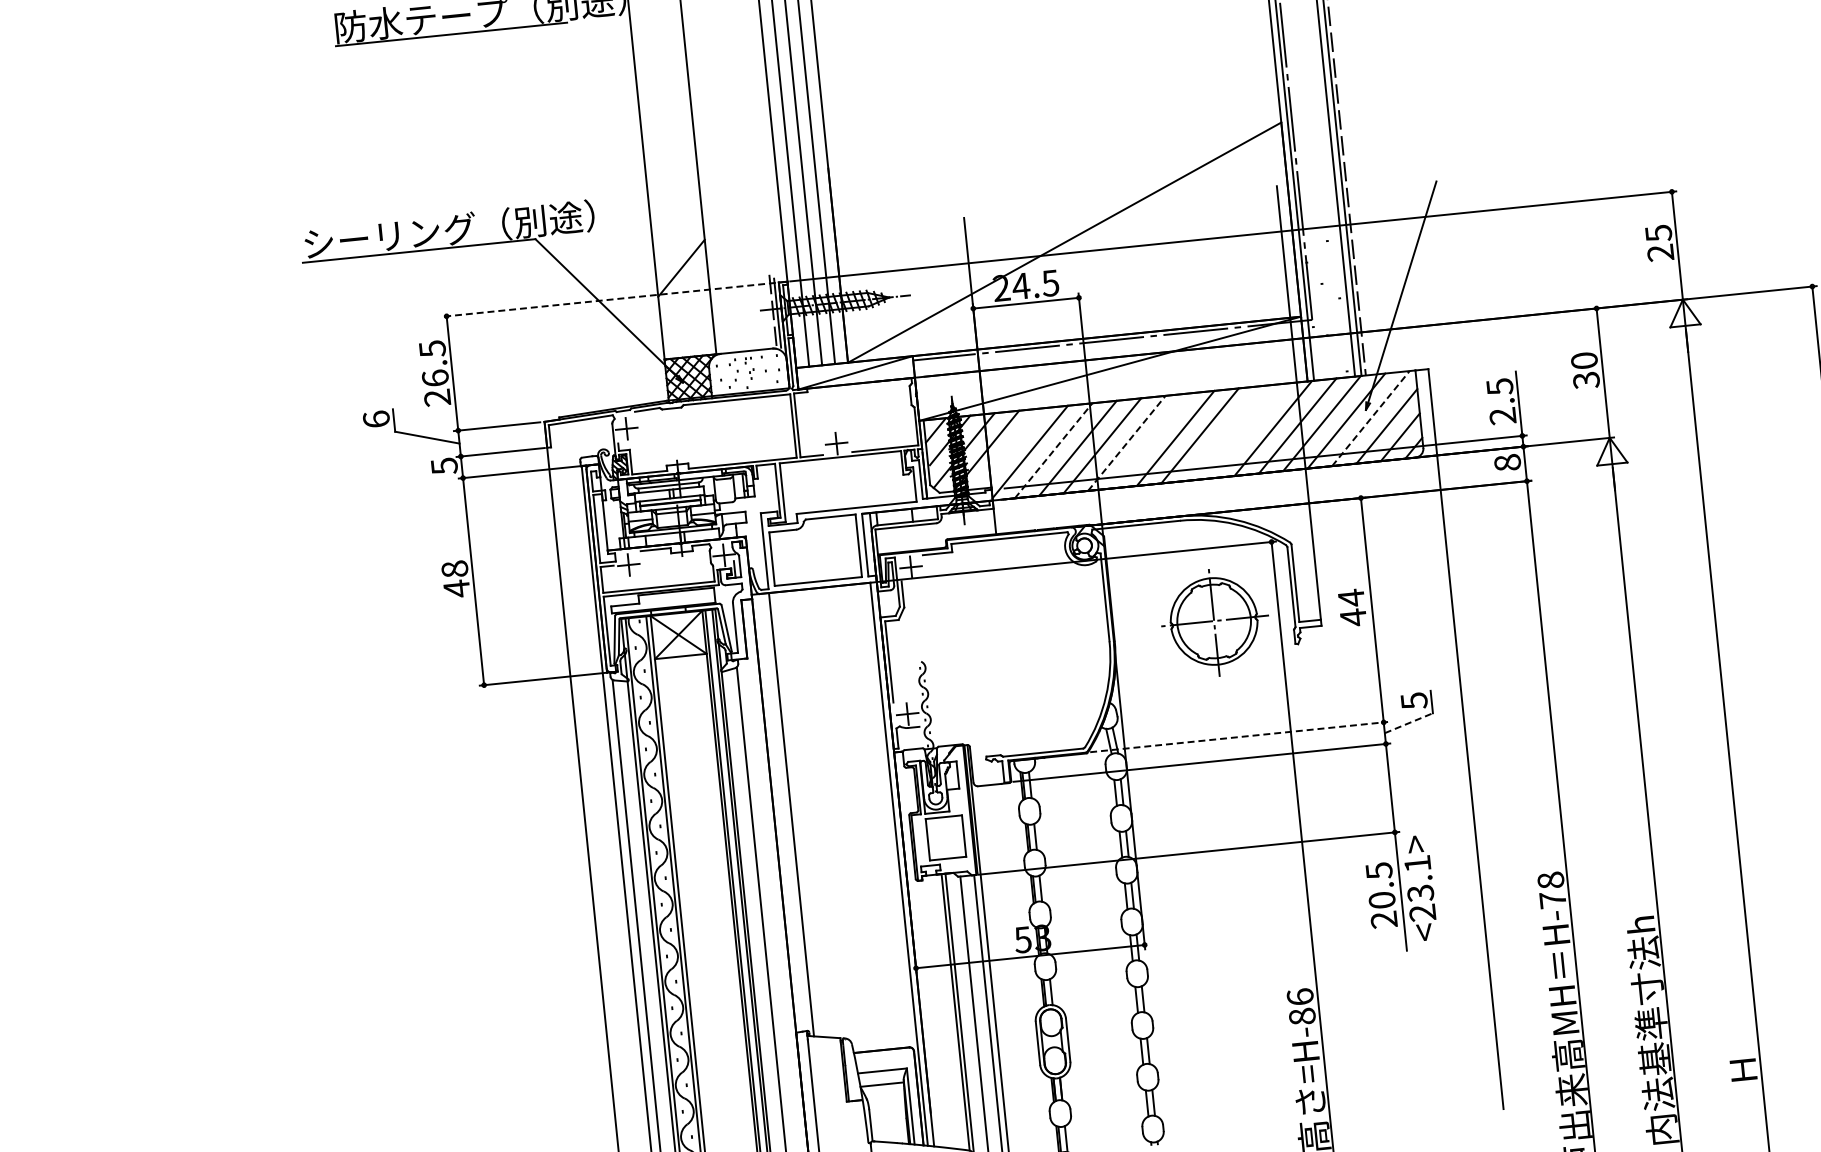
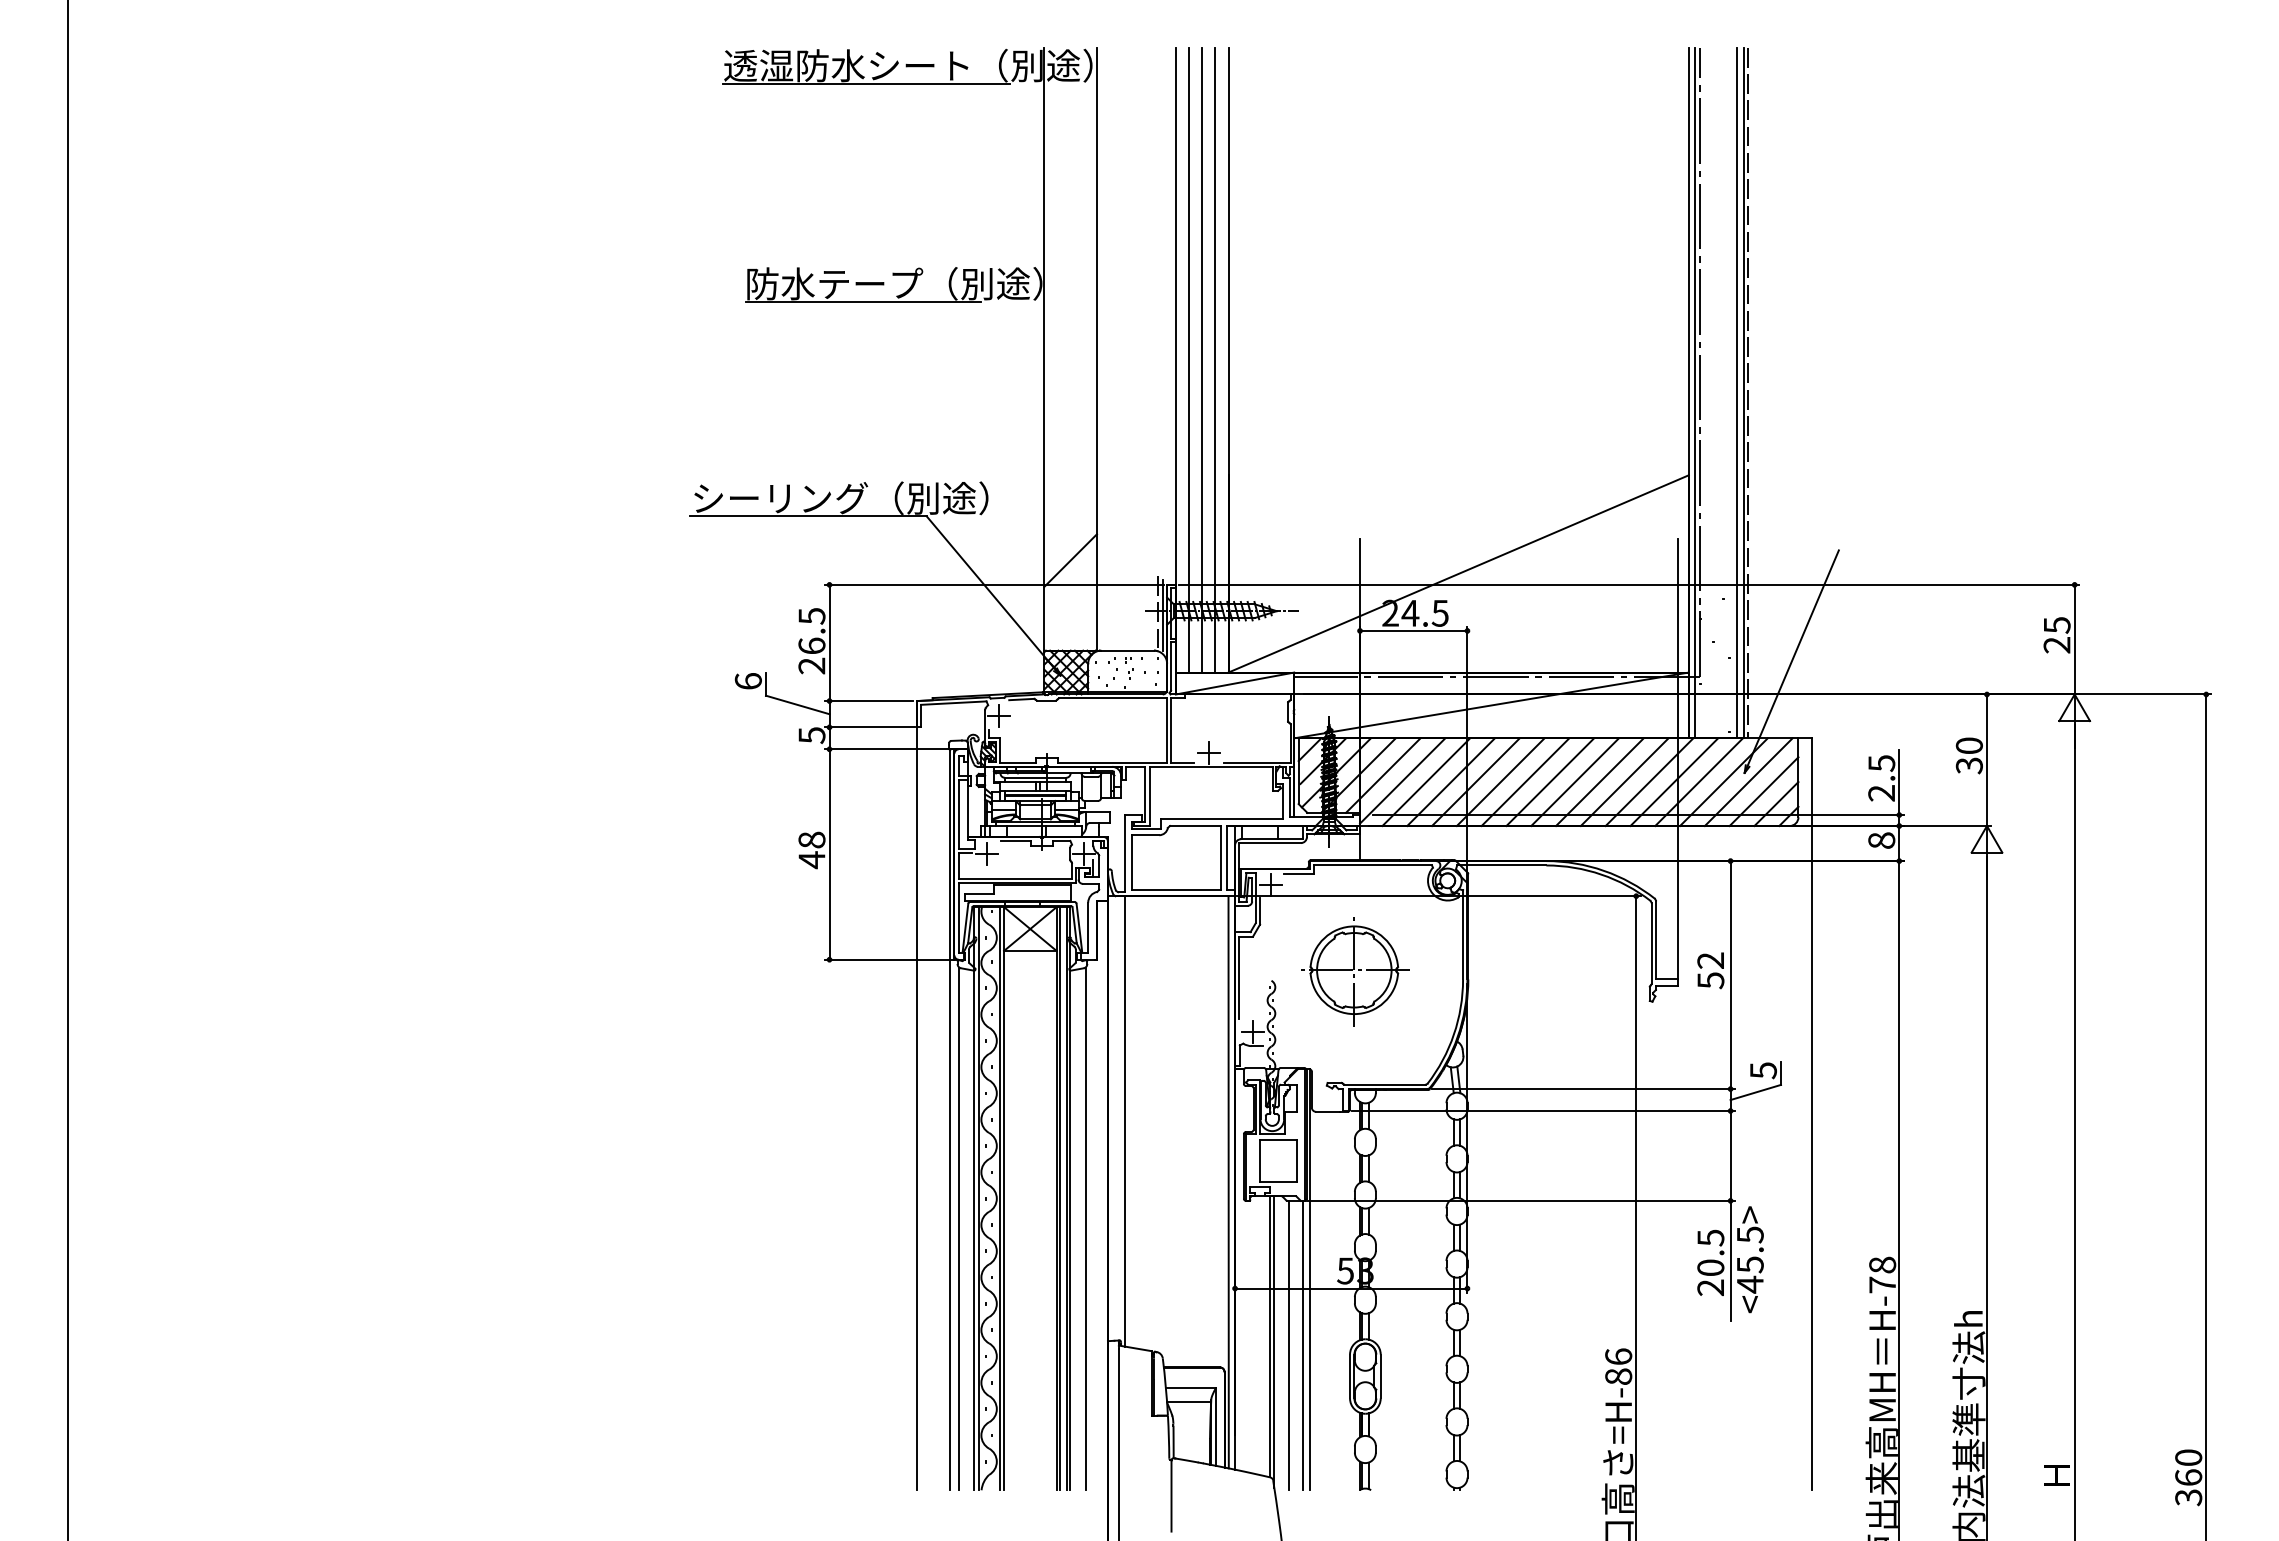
line: (608, 299) -> (994, 584), dashed -> solid
line: (1371, 417) -> (1749, 781), dashed -> solid
line: (1248, 431) -> (1624, 782), added
line: (1224, 433) -> (1599, 782), added
line: (1151, 441) -> (1525, 782), added
line: (1127, 442) -> (1501, 781), dashed -> solid
line: (1010, 448) -> (1383, 775), added
line: (1053, 450) -> (1426, 781), dashed -> solid
text: (1352, 607) -> (1710, 970), 44 -> 52
part: (1215, 622) -> (1355, 971), moved
line: (1409, 723) -> (1756, 1092), dashed -> solid
line: (1240, 737) -> (1584, 1089), dashed -> solid
text: (1419, 888) -> (1749, 1259), <23.1> -> <45.5>

